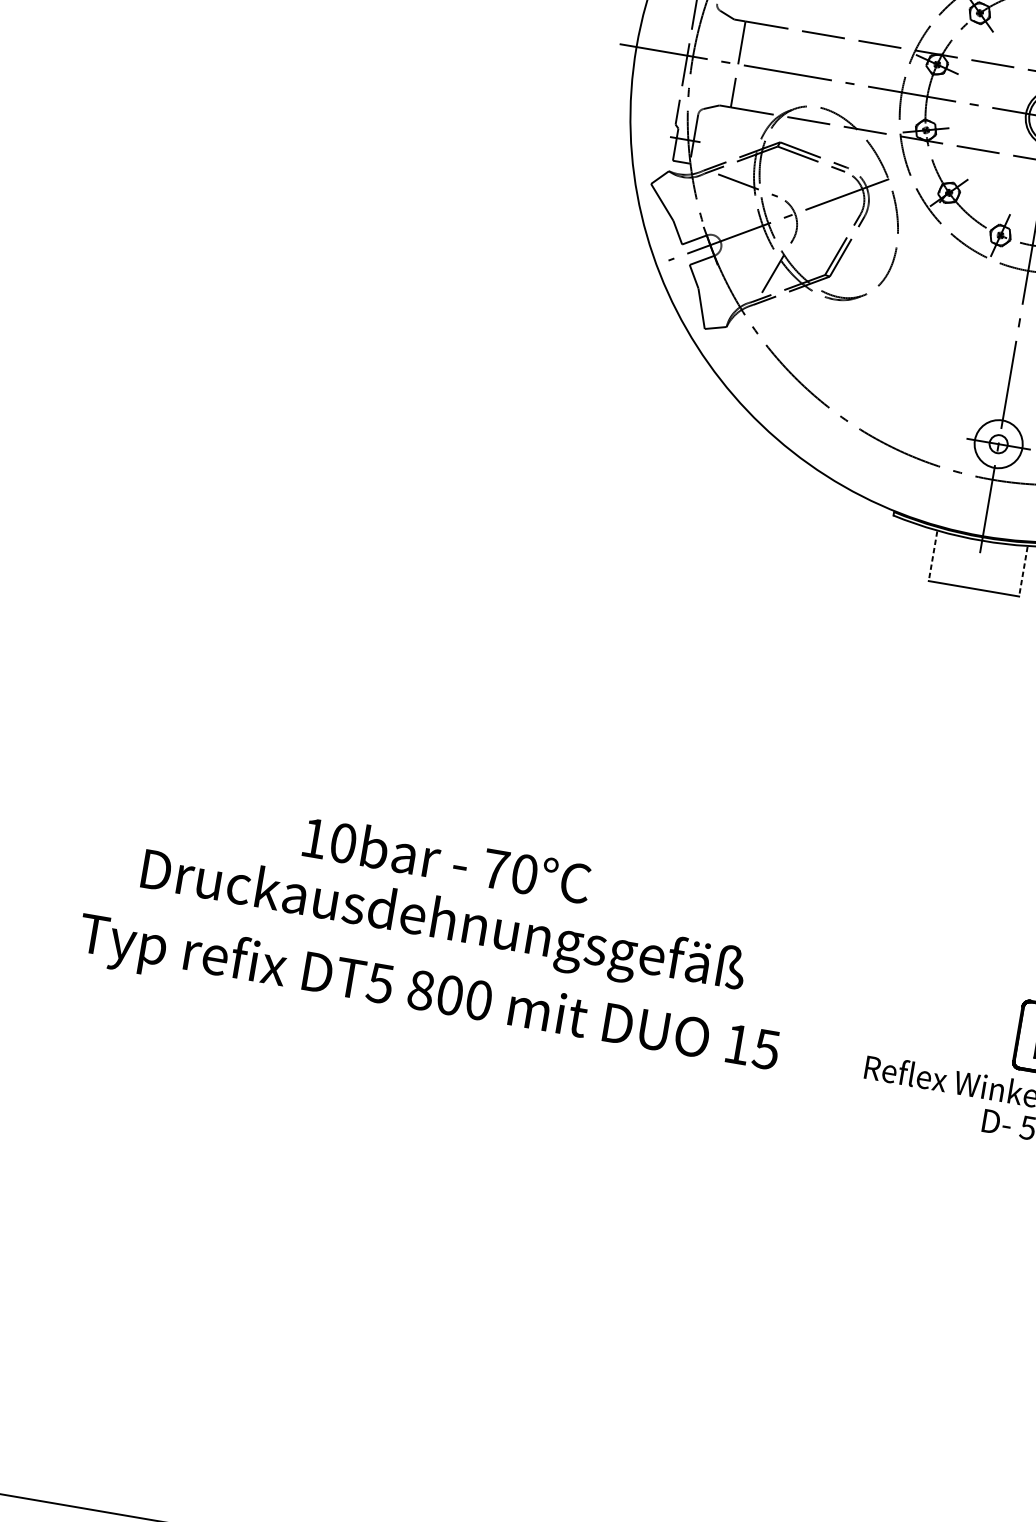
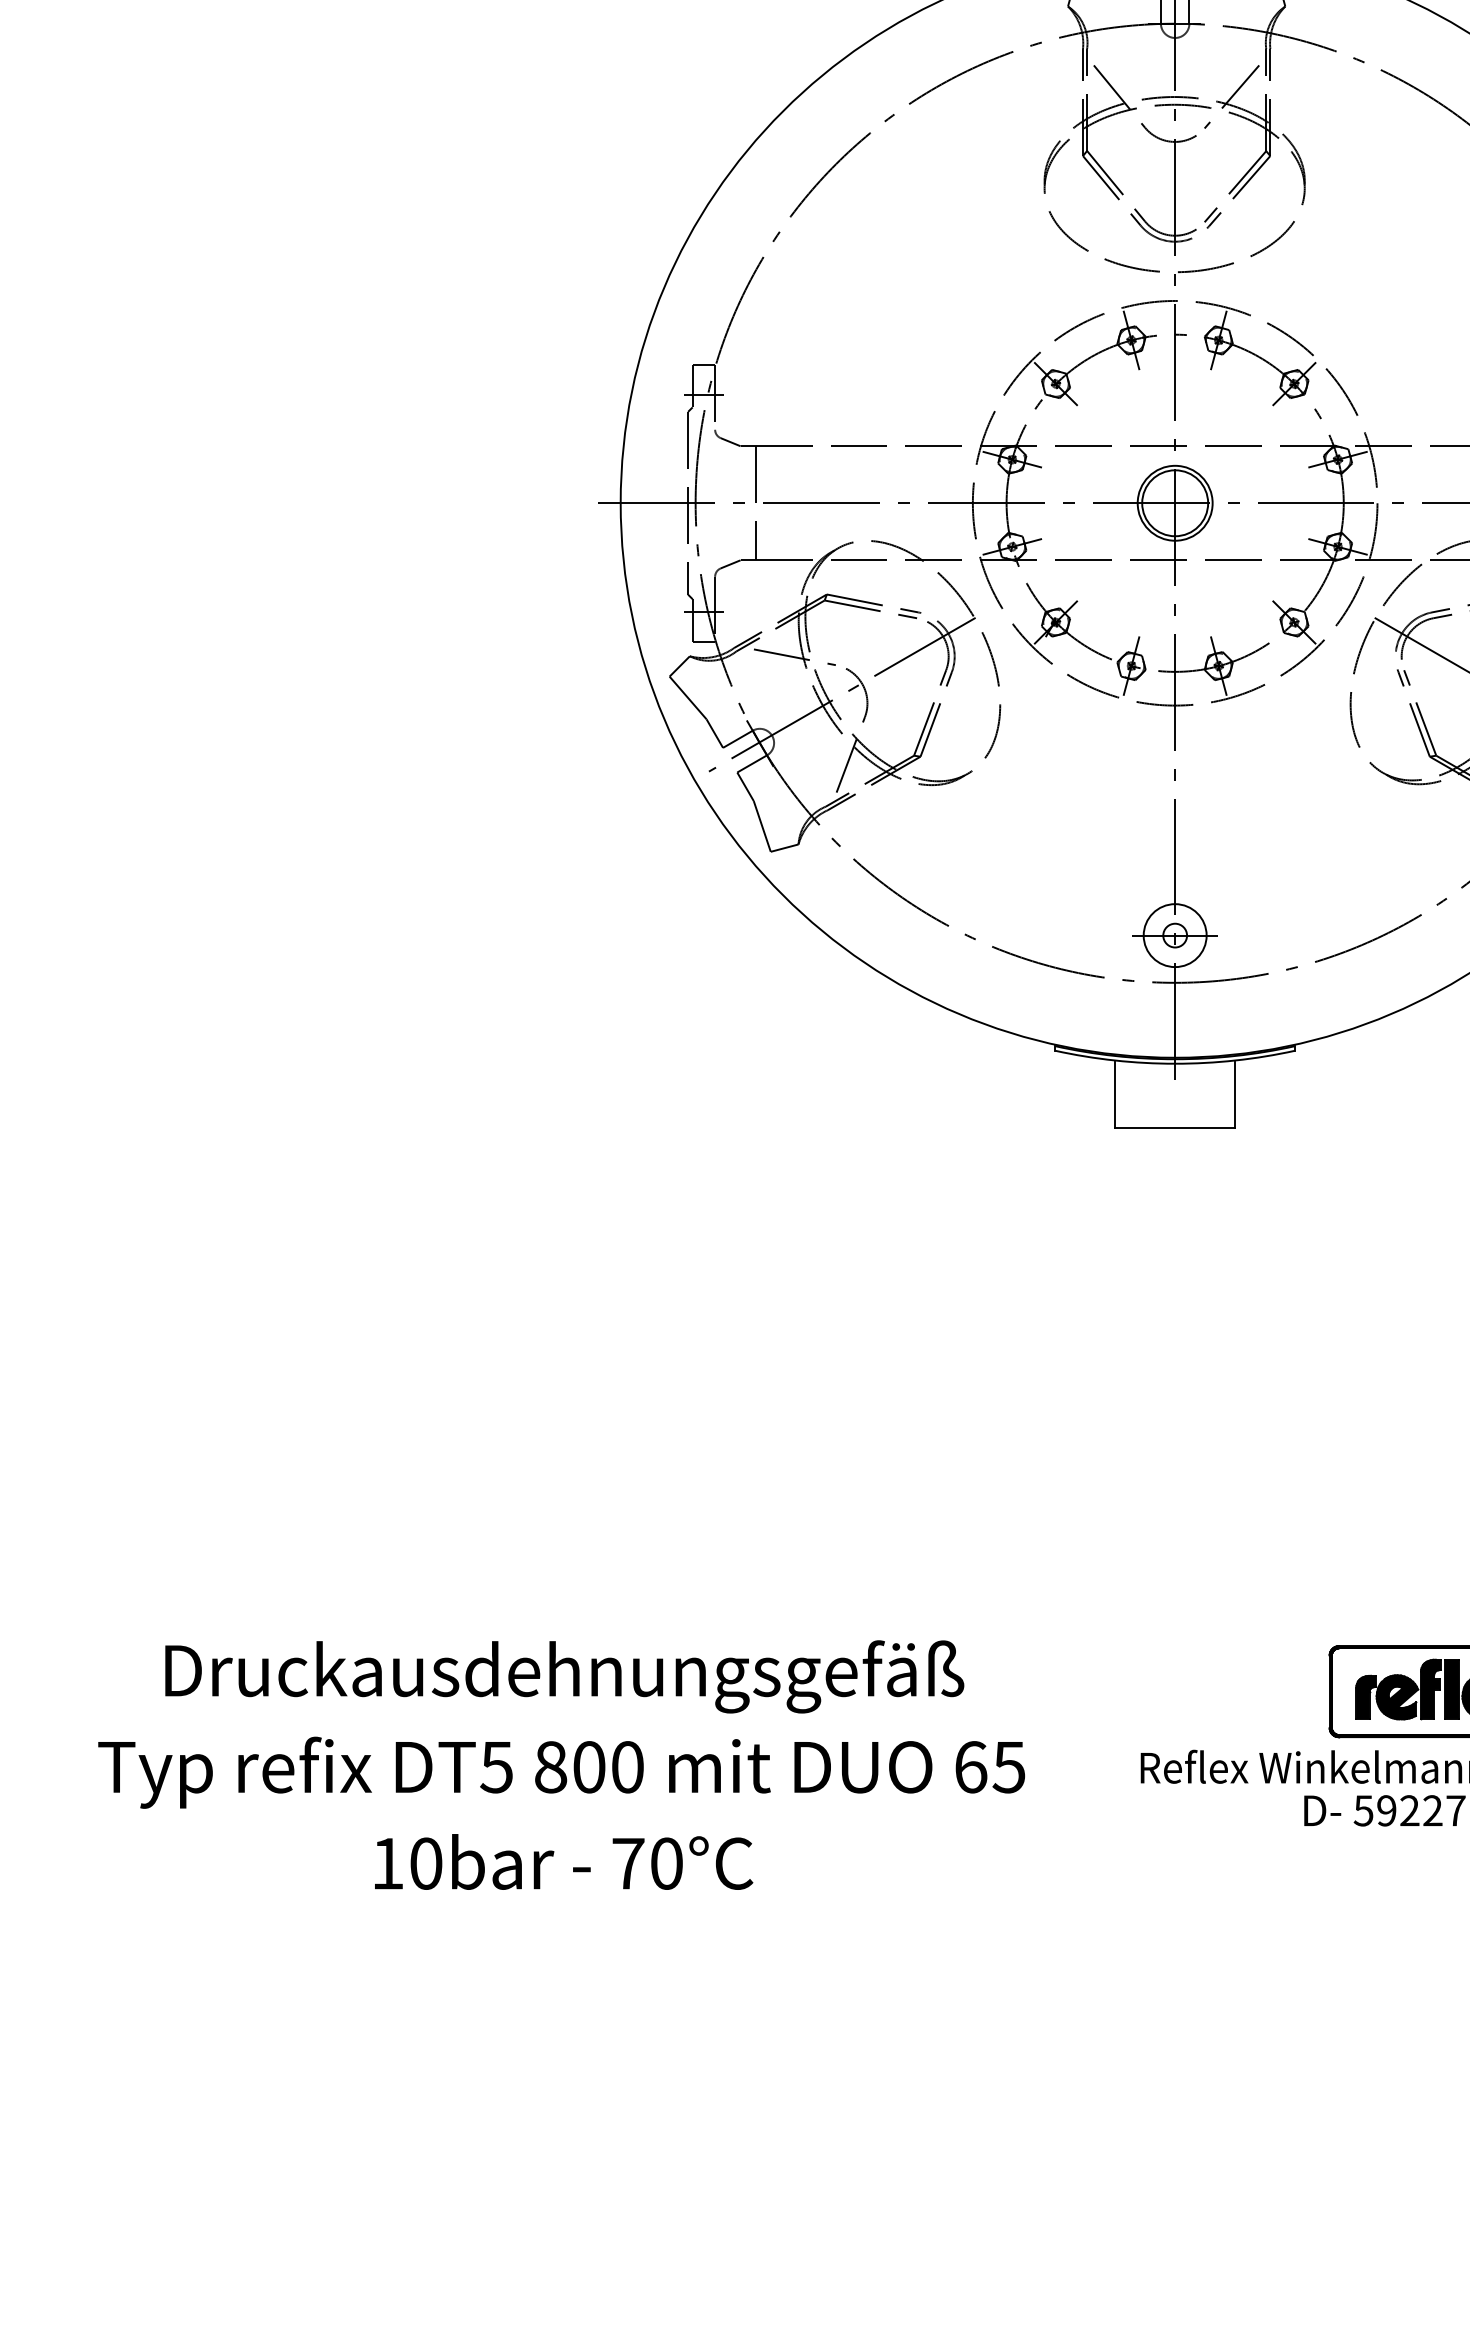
line: (933, 556) -> (1115, 1094), dashed -> solid
line: (1023, 571) -> (1235, 1094), dashed -> solid
text: (447, 859) -> (564, 1861), moved
text: (738, 1044) -> (971, 1767), 15 -> 65

